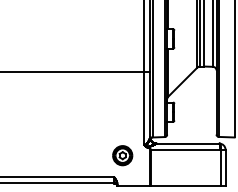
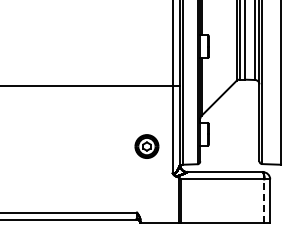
part: (122, 155) -> (146, 146), moved
line: (220, 168) -> (264, 201), solid -> dashed

